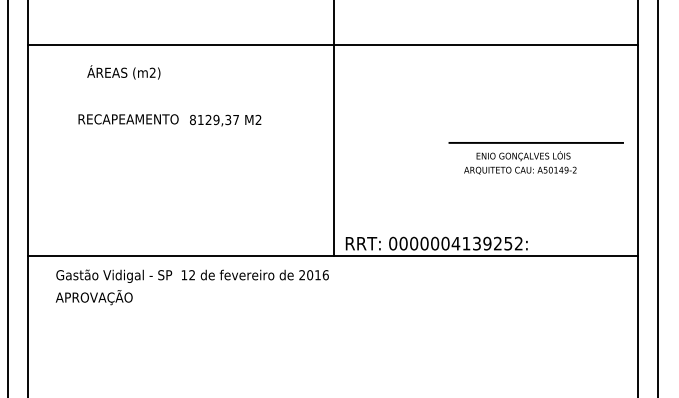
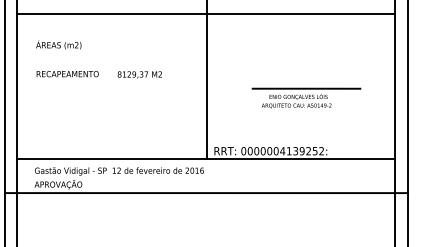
line: (333, 44) -> (206, 13), moved
text: (123, 71) -> (58, 44), moved
text: (128, 119) -> (67, 74), moved
part: (536, 157) -> (306, 97), moved
line: (333, 311) -> (206, 193), added

